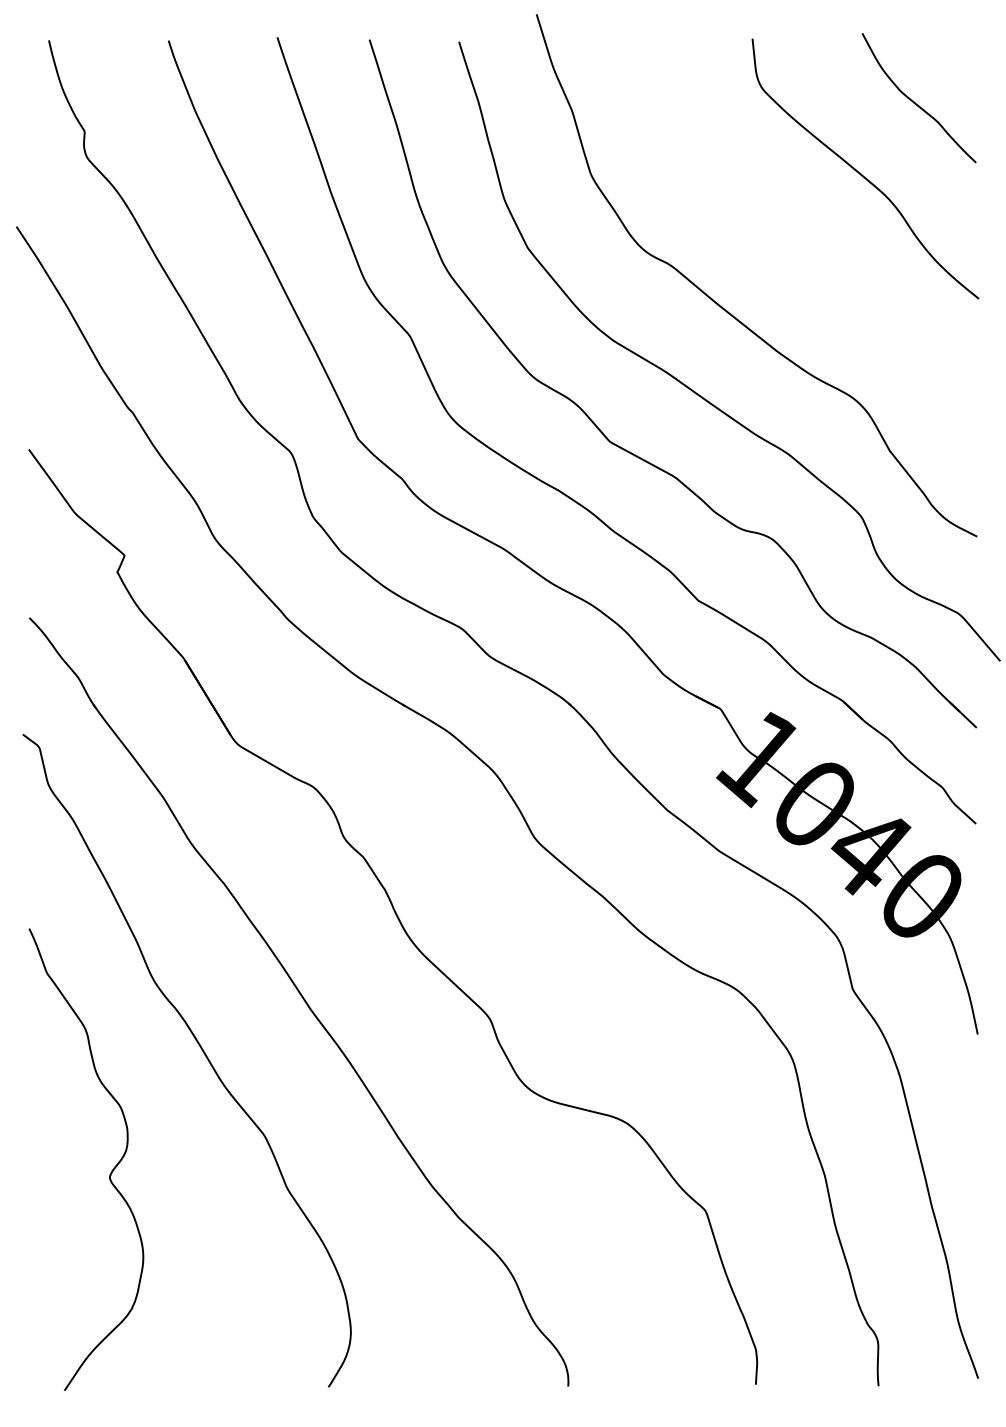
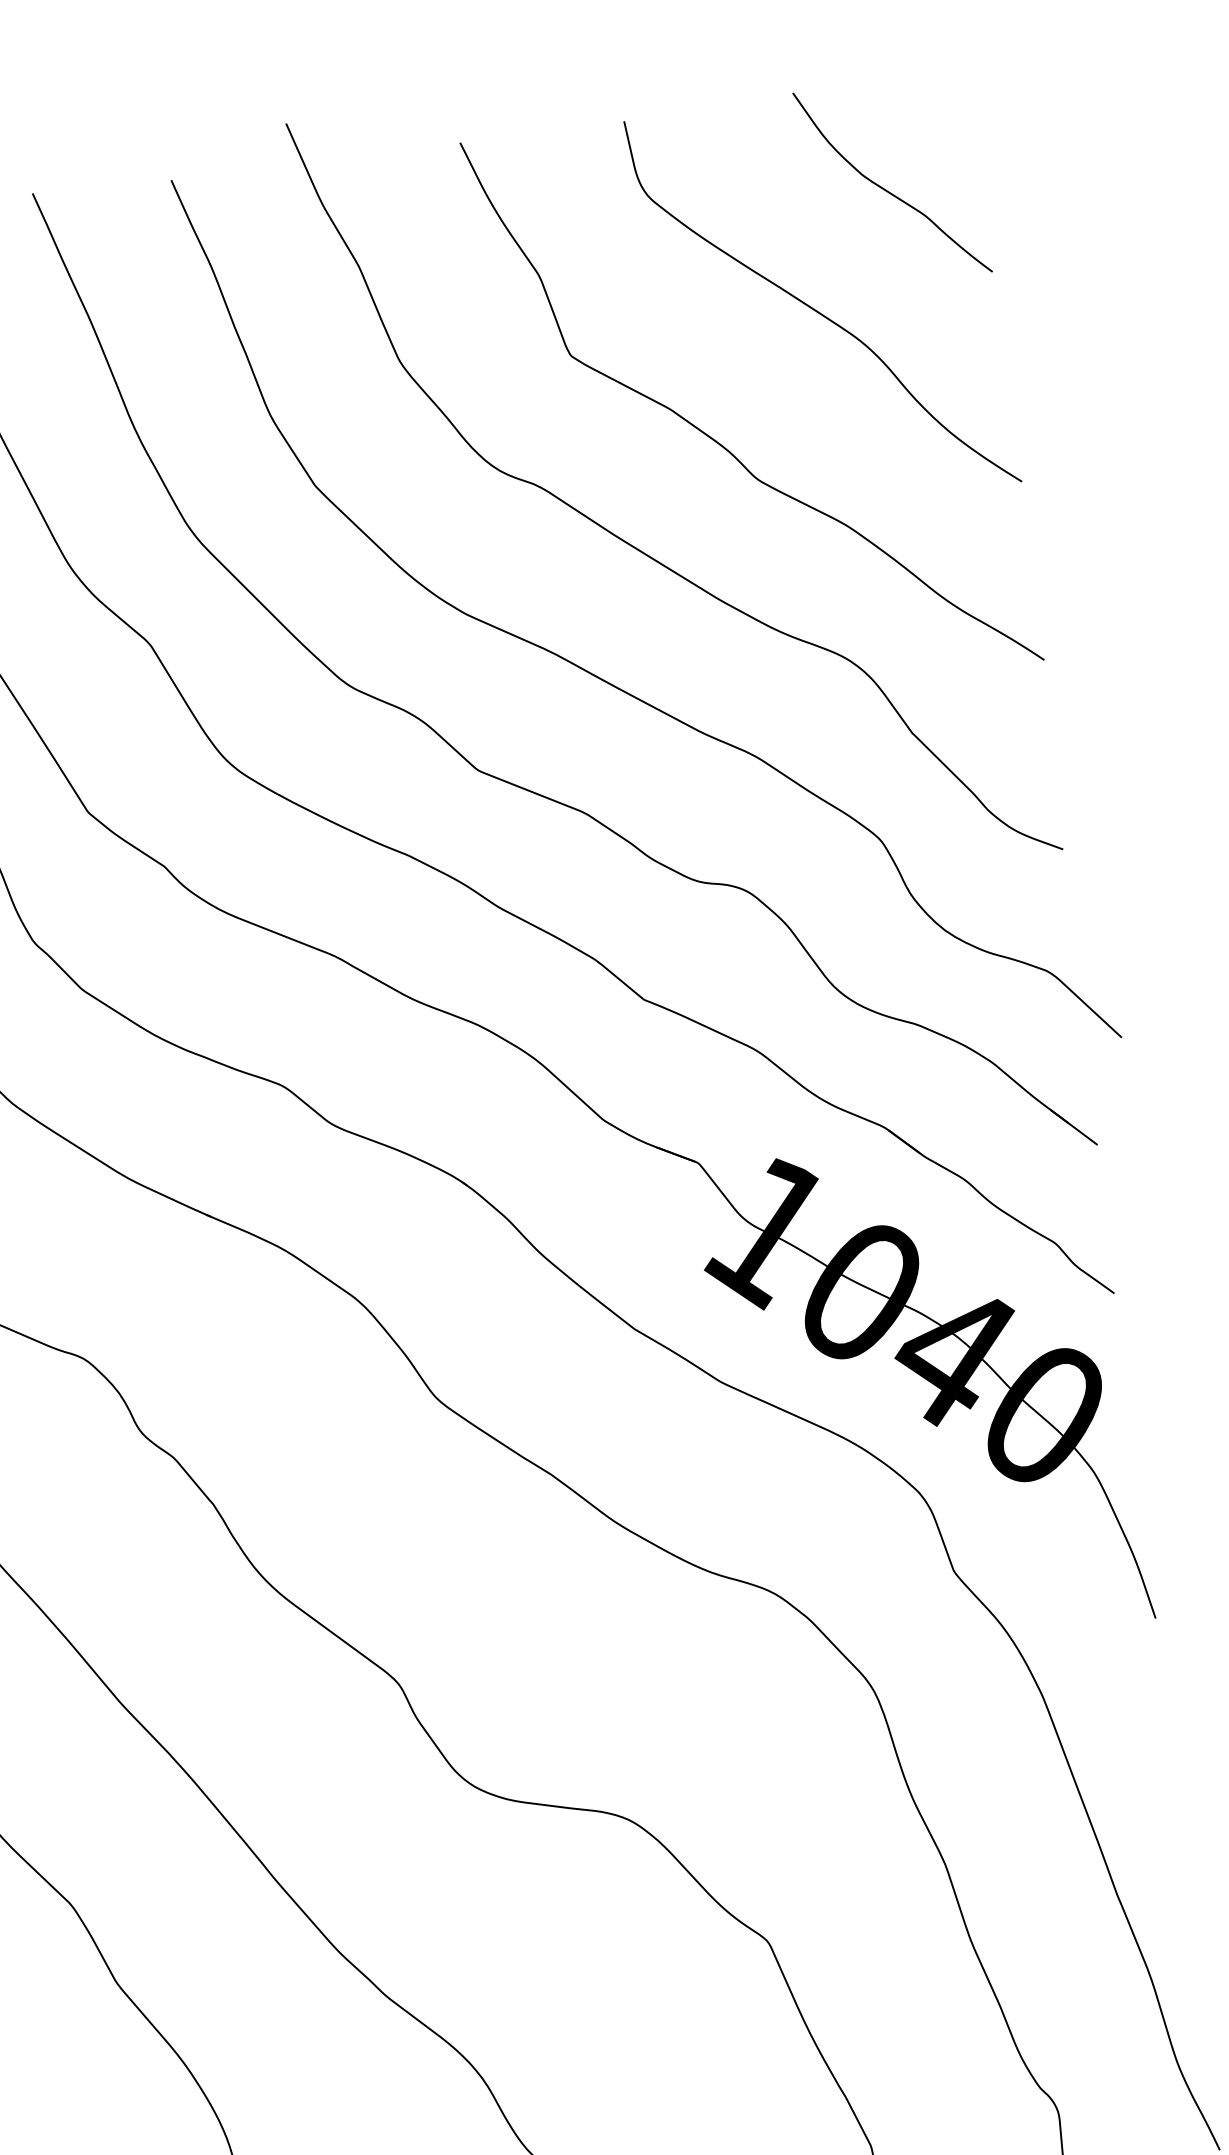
curve: (788, 250) -> (718, 442), added

